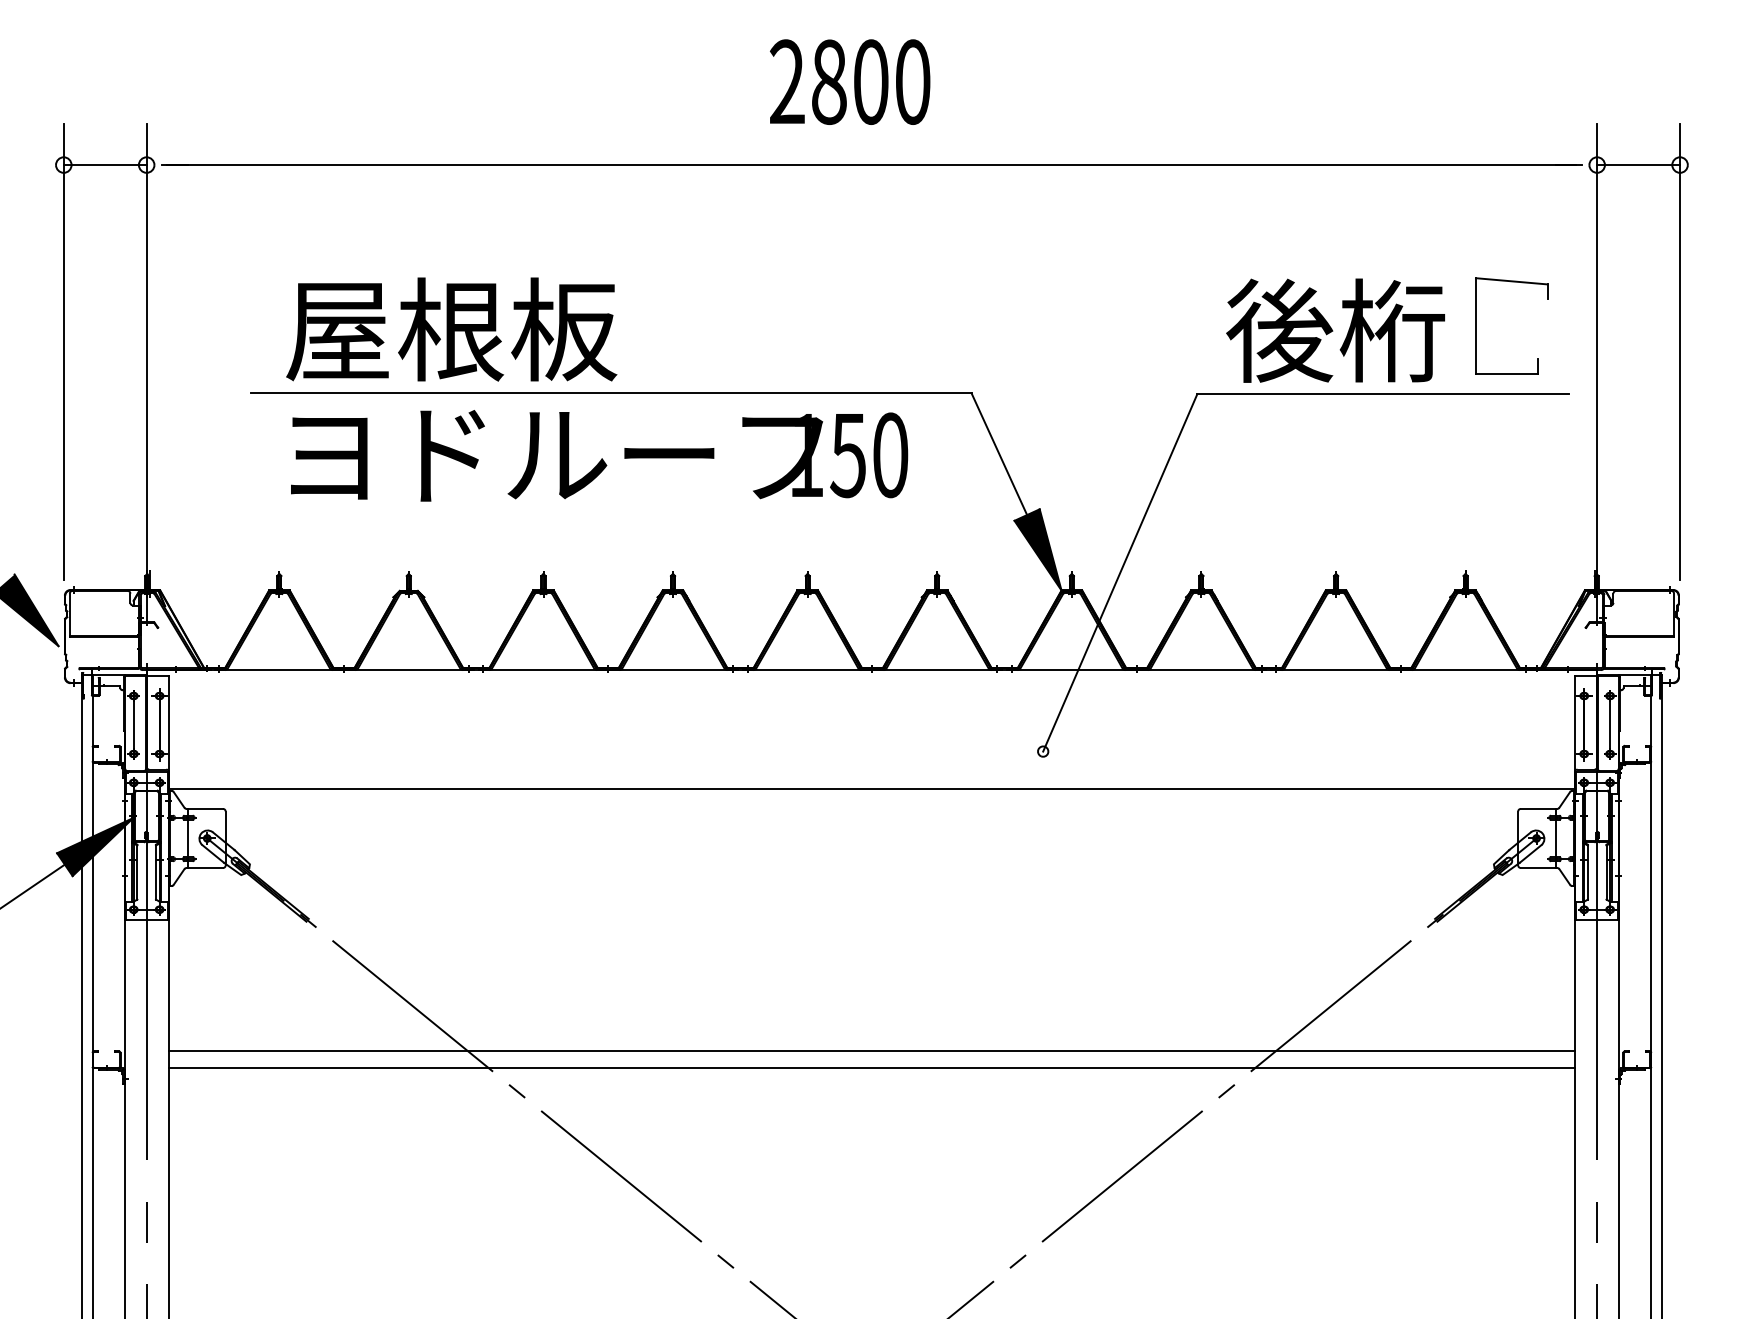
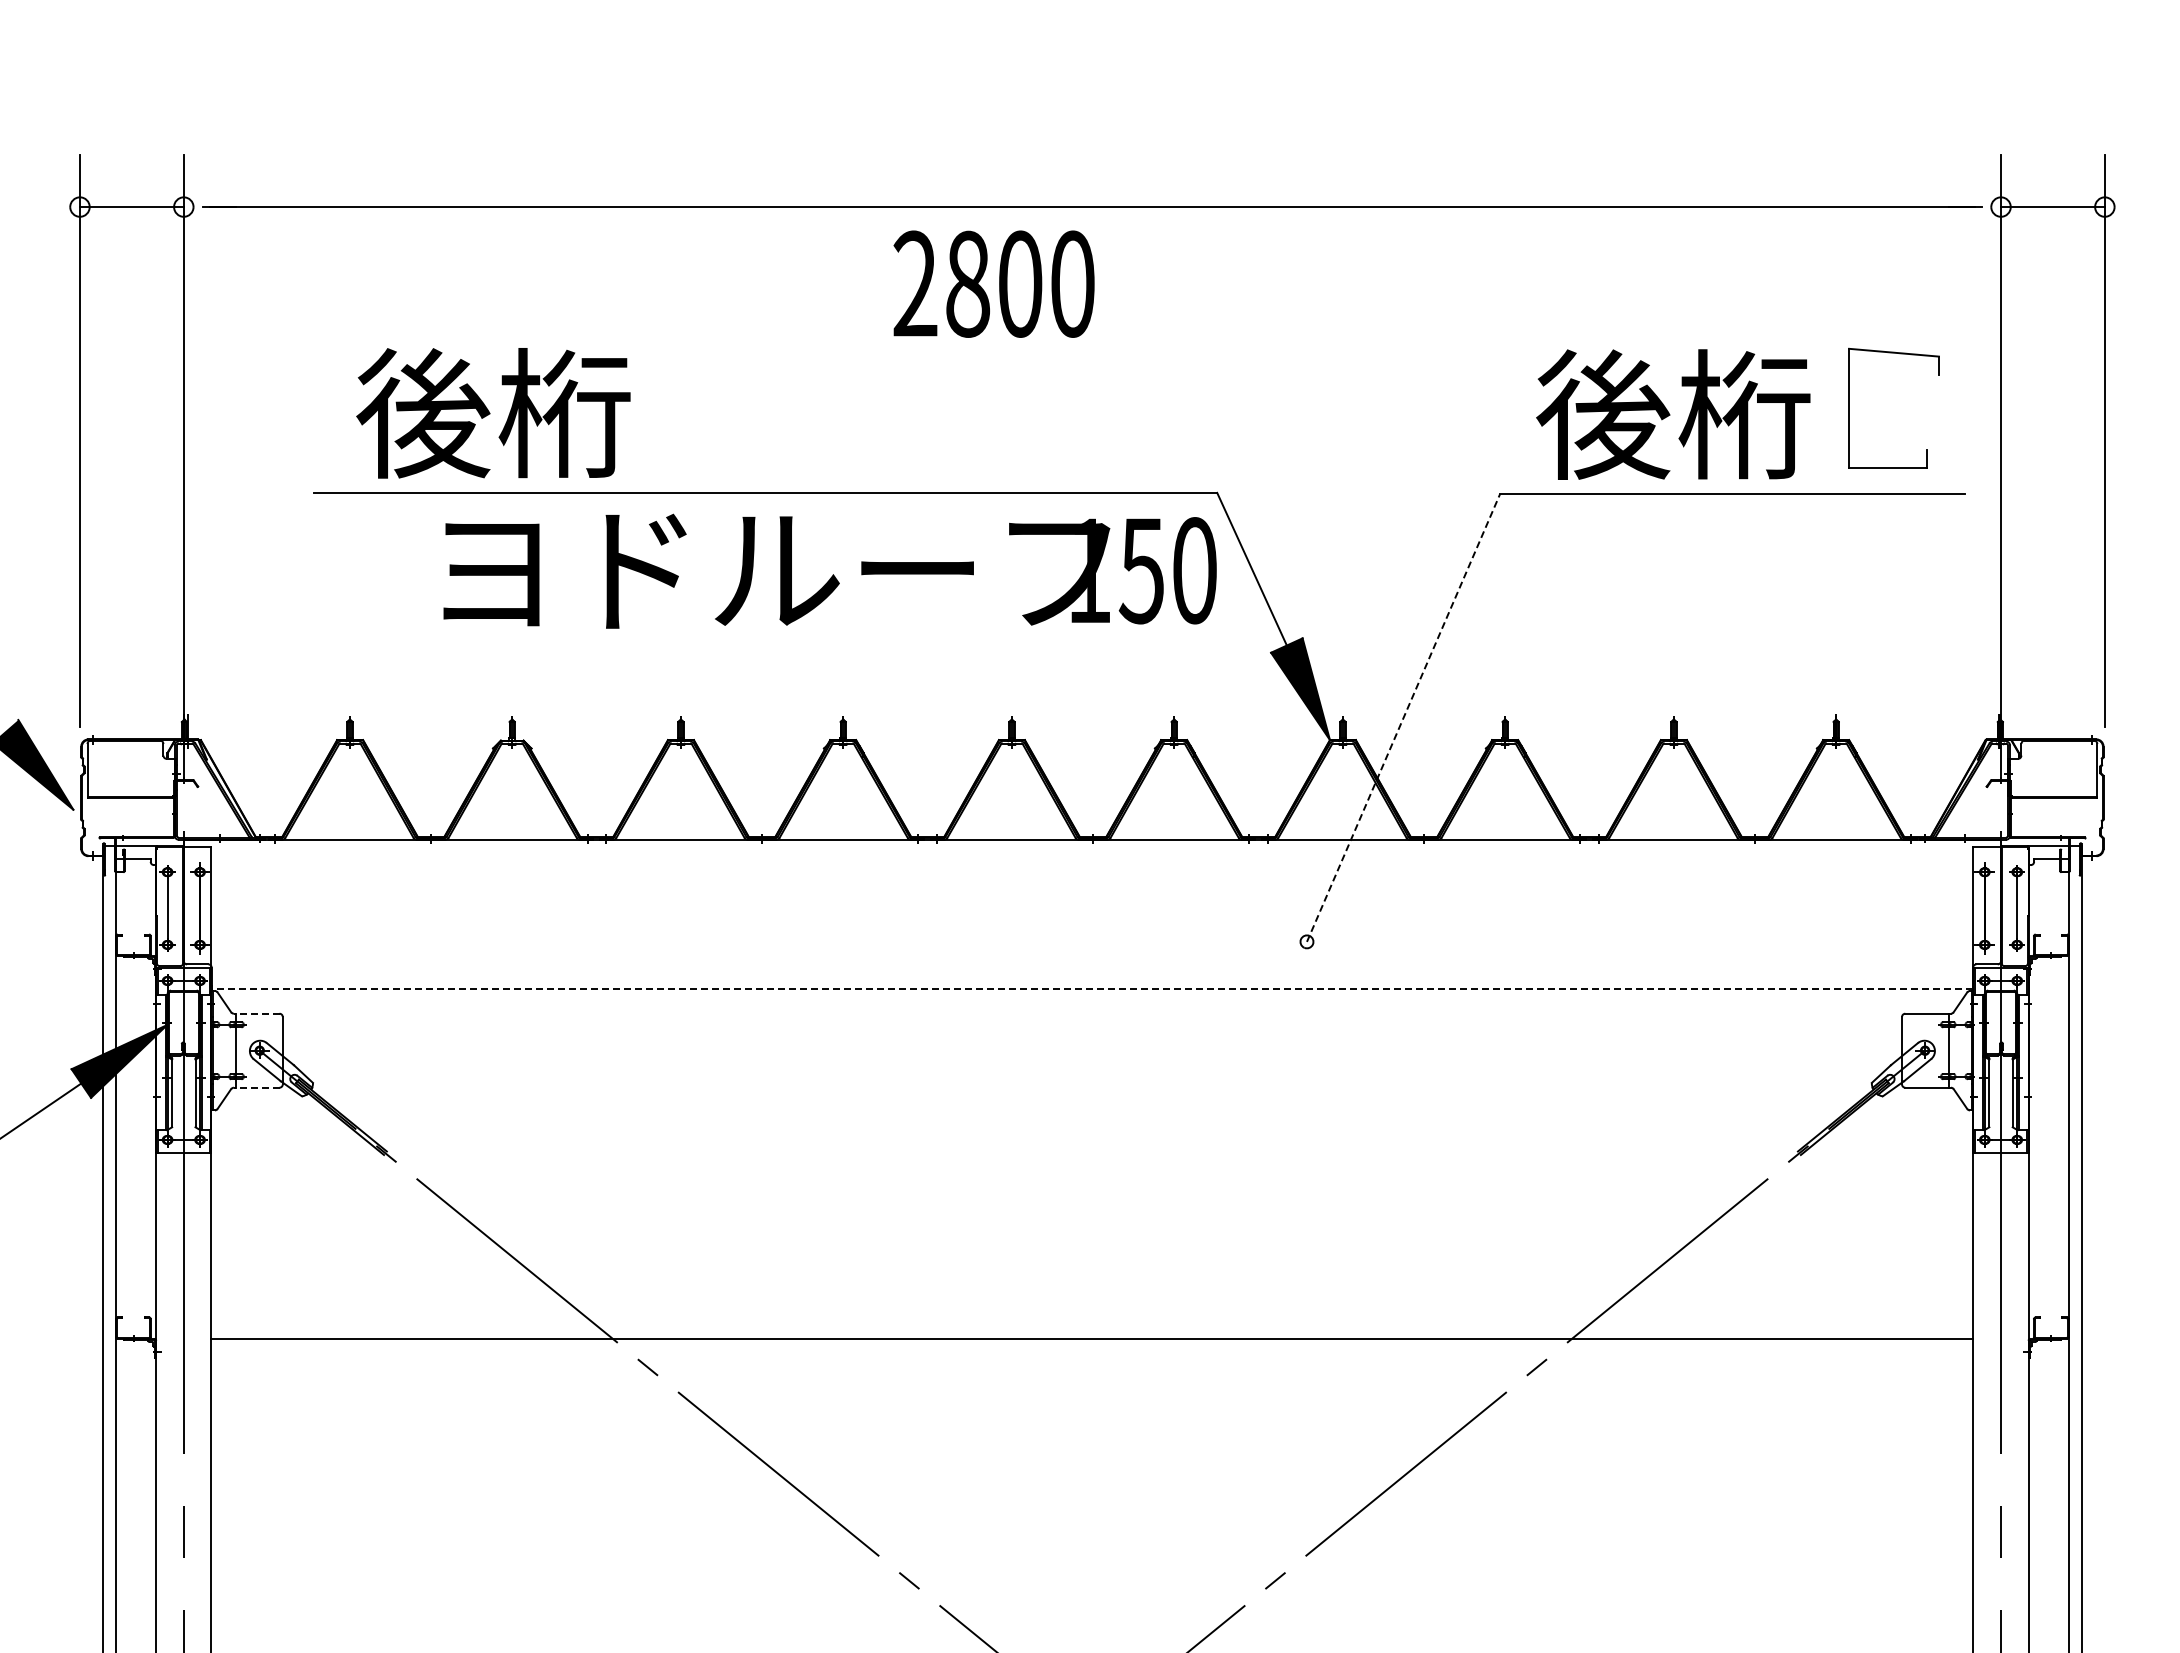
text: (849, 81) -> (993, 283), moved
text: (450, 329) -> (564, 413), 屋根板 -> 後桁
text: (599, 455) -> (829, 570), moved
line: (1120, 573) -> (1403, 718), solid -> dashed
line: (871, 789) -> (1092, 989), solid -> dashed
line: (204, 808) -> (256, 1013), solid -> dashed
line: (204, 867) -> (256, 1087), solid -> dashed
line: (871, 1051) -> (1092, 1317), removed

